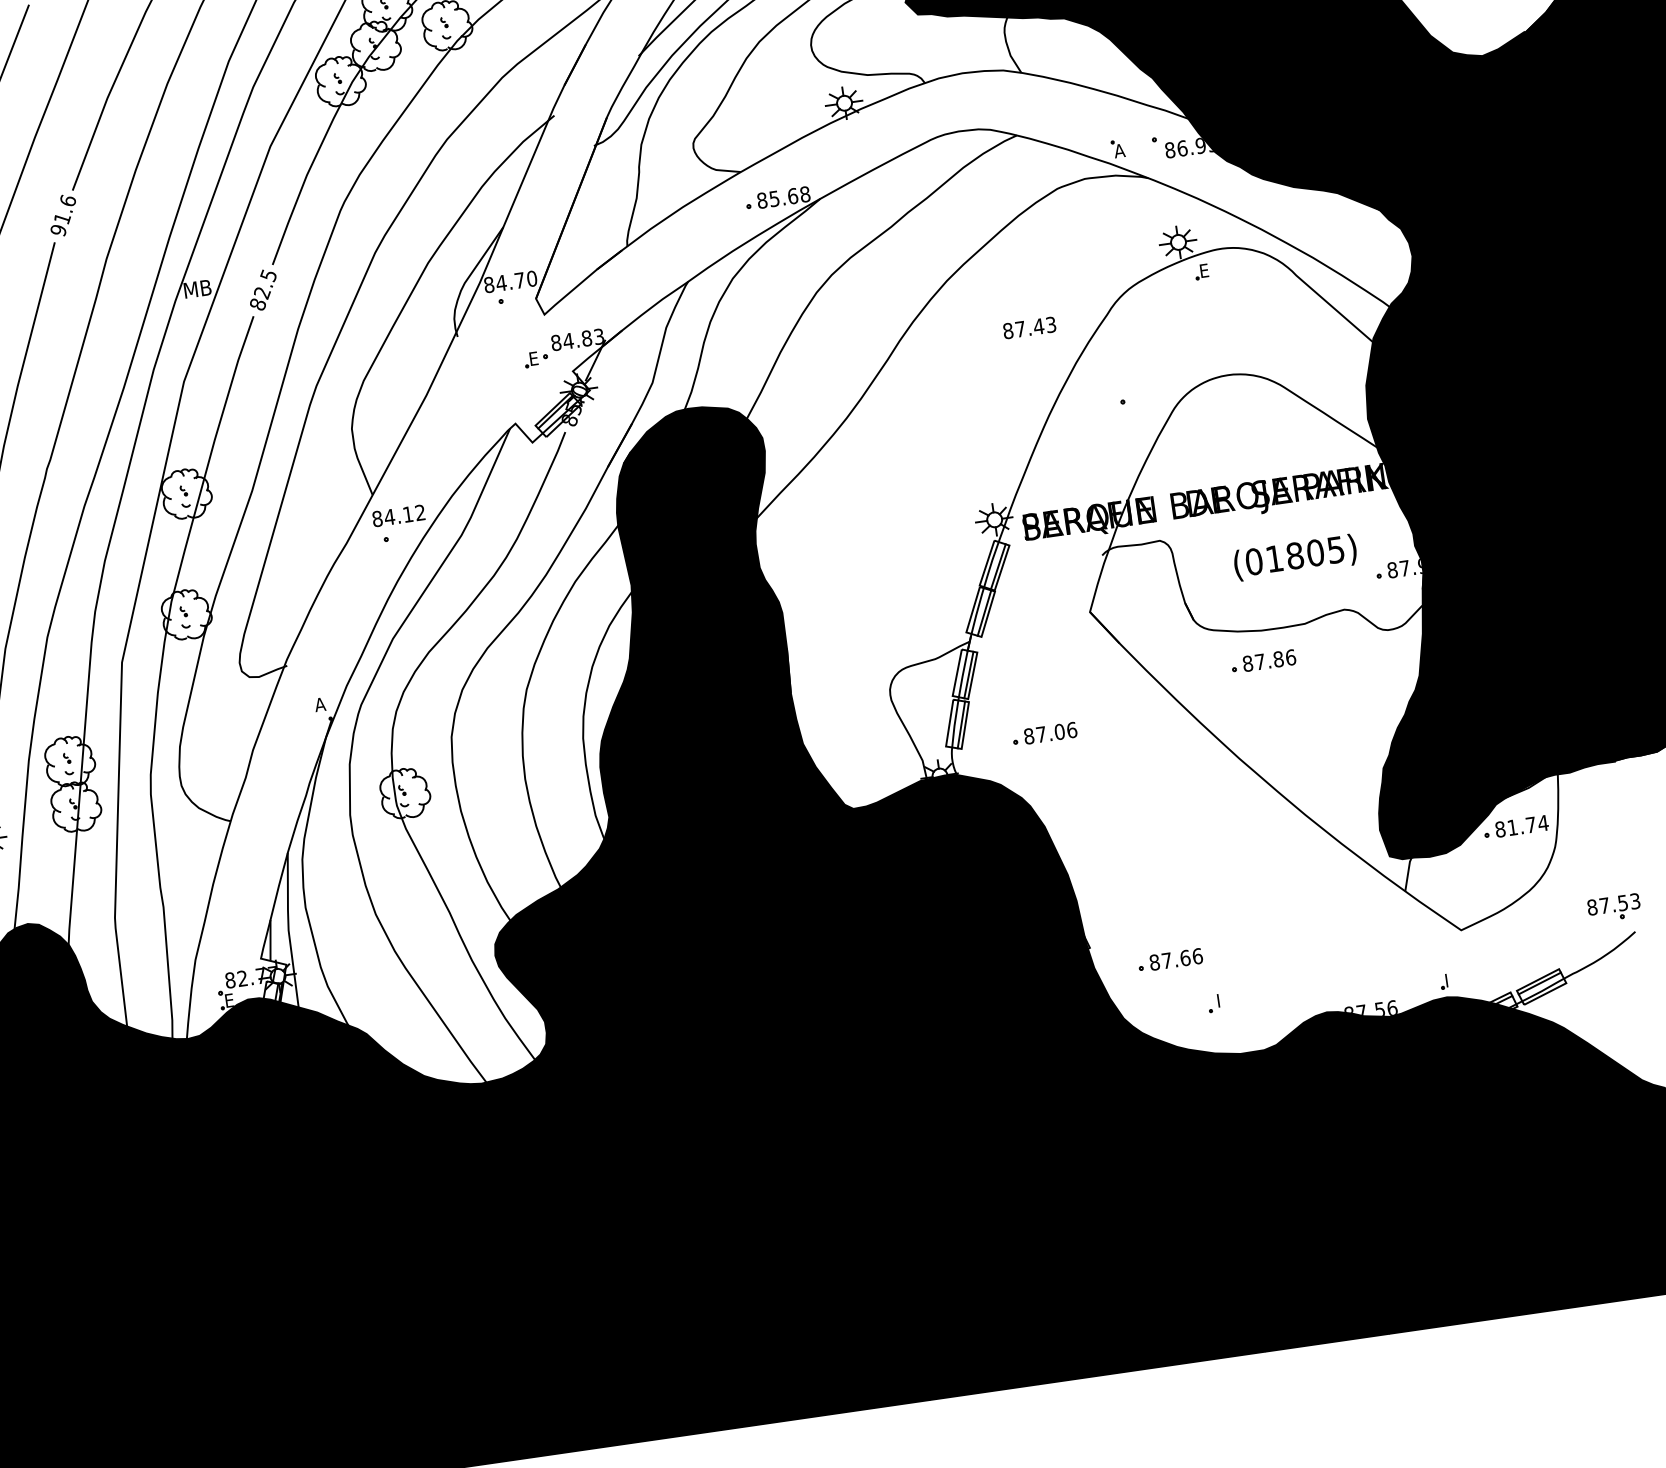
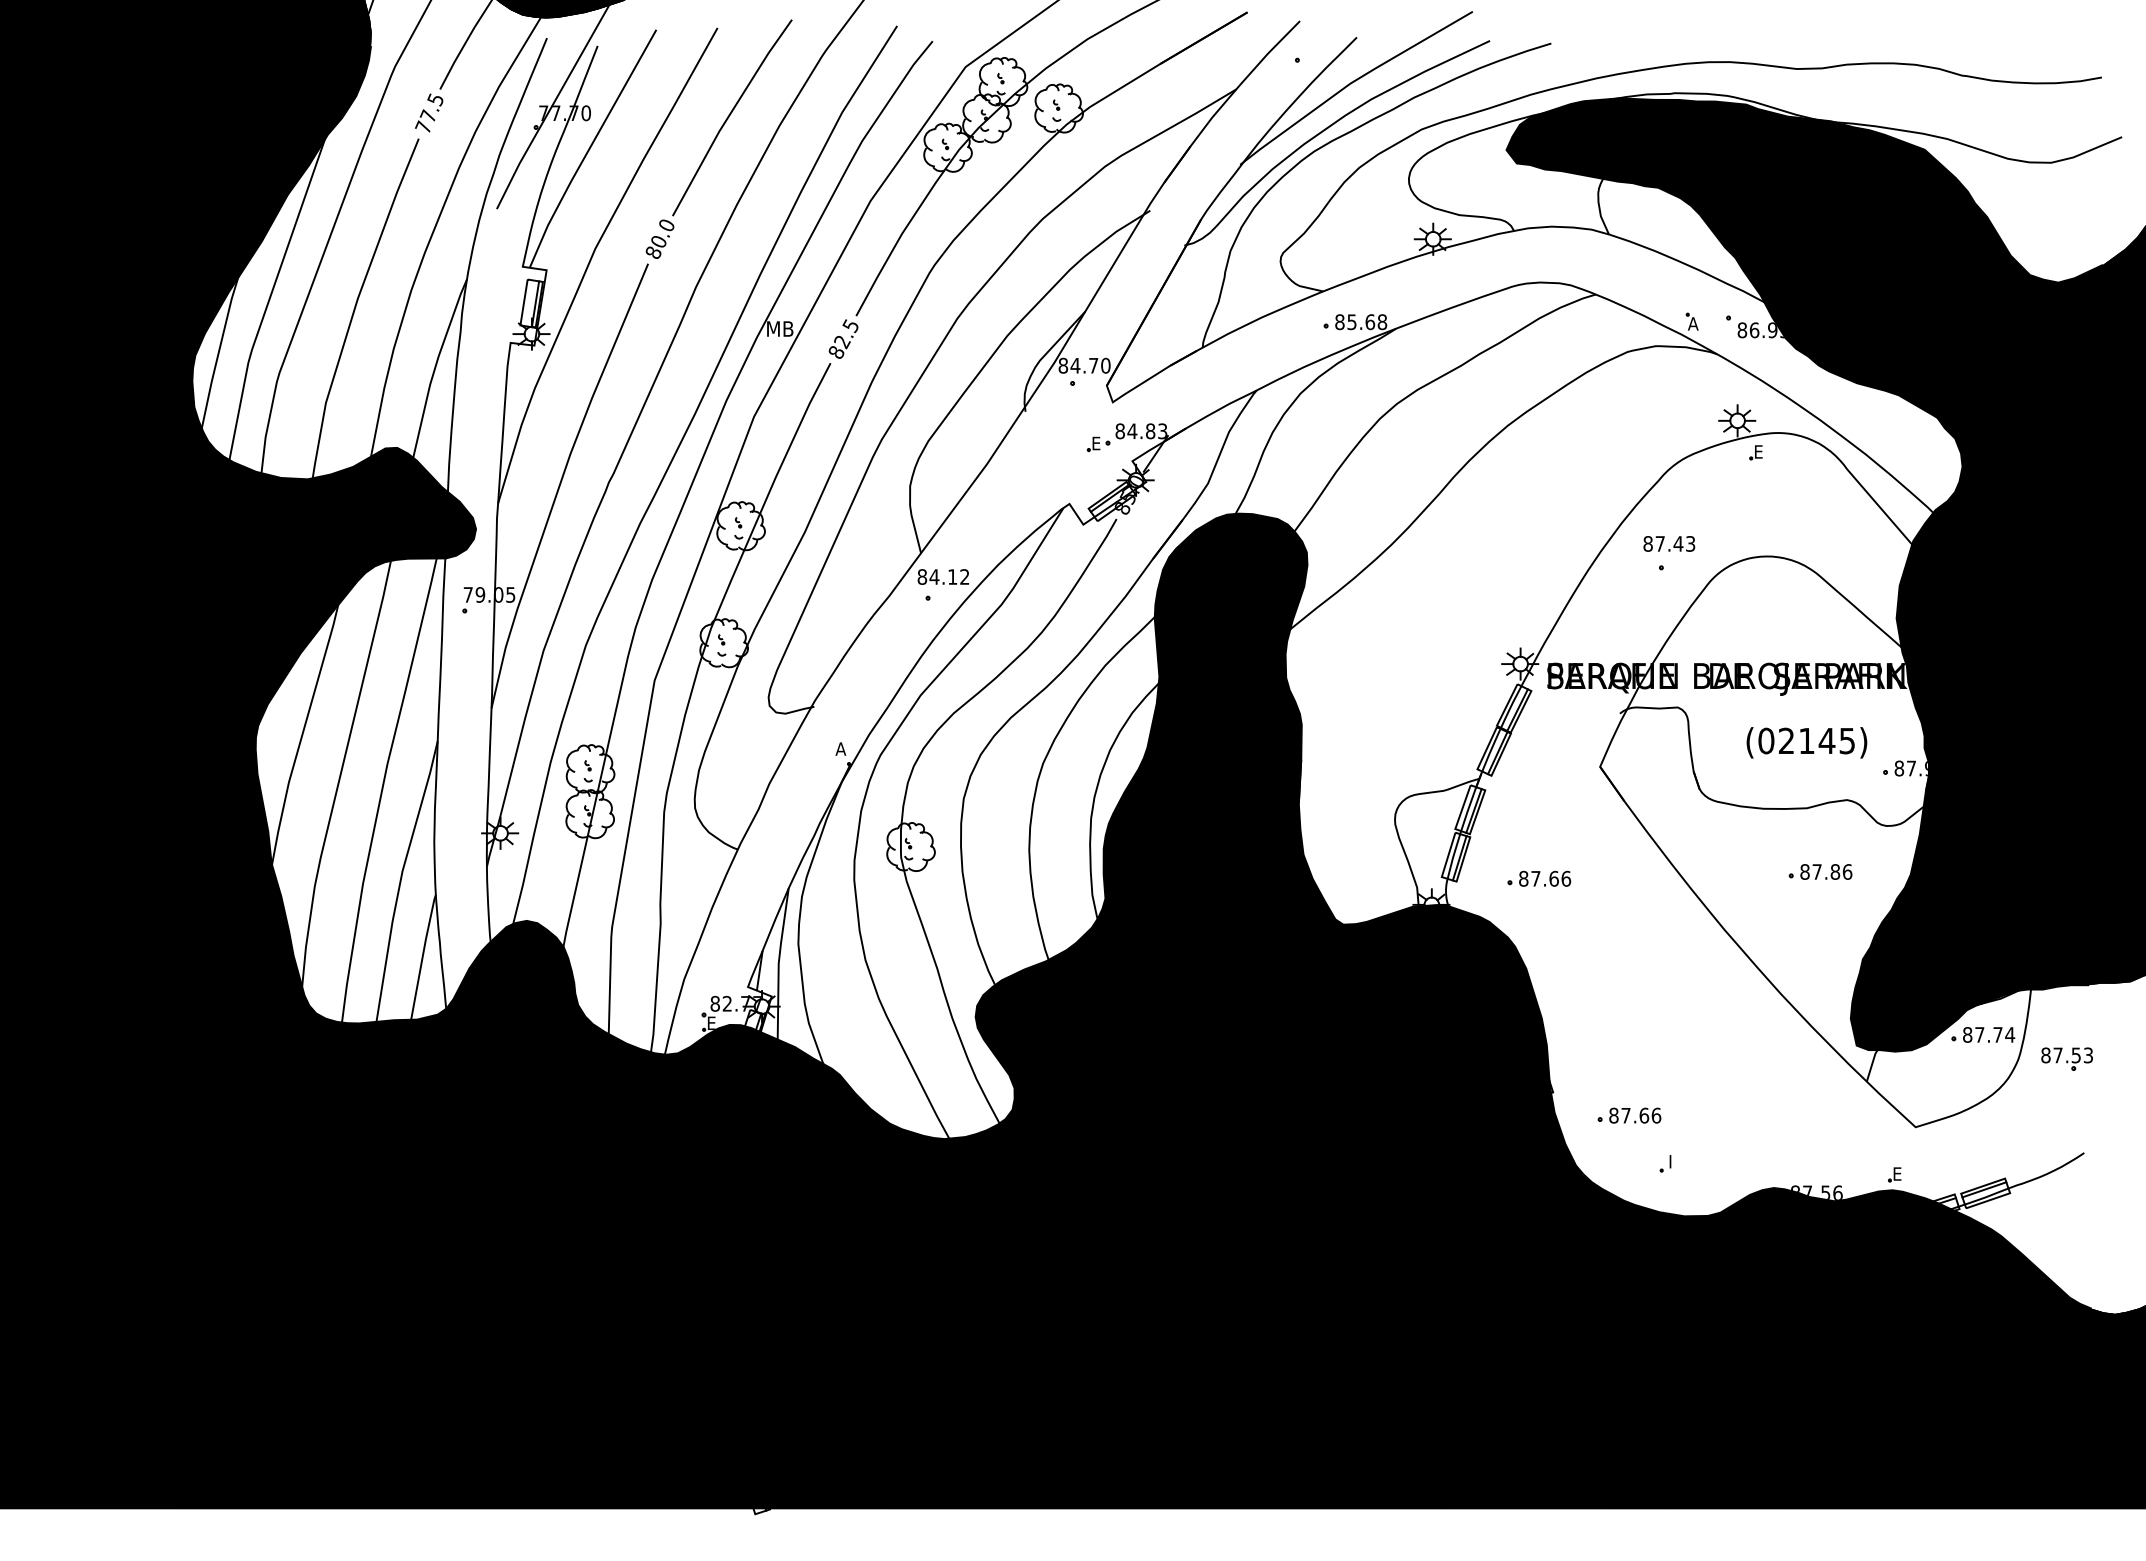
text: (63, 215) -> (660, 238), 91.6 -> 80.0
text: (1029, 327) -> (1669, 543), moved
text: (1295, 555) -> (1807, 740), (01805) -> (02145)
part: (1263, 660) -> (1820, 871), moved
text: (1059, 731) -> (1553, 878), 87.06 -> 87.66
text: (1512, 827) -> (1979, 1034), 81.74 -> 87.74
part: (1613, 907) -> (2066, 1058), moved
text: (1450, 979) -> (1898, 1173), I -> E

